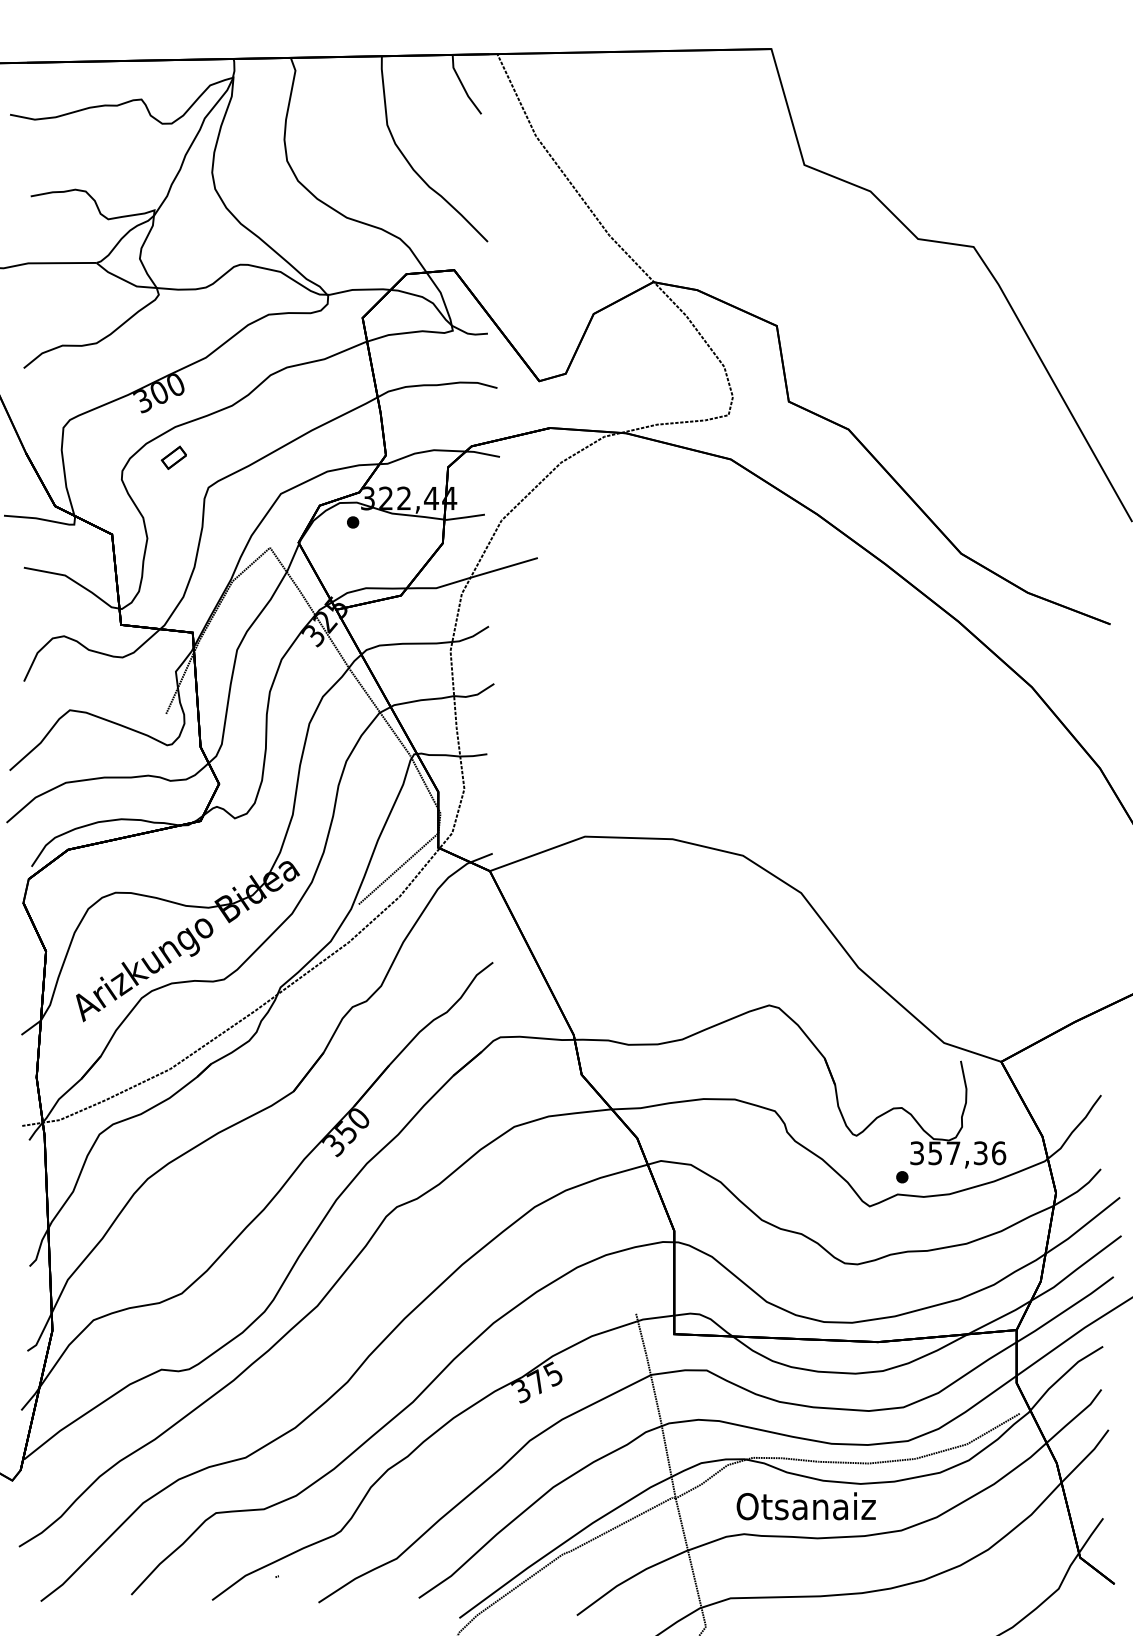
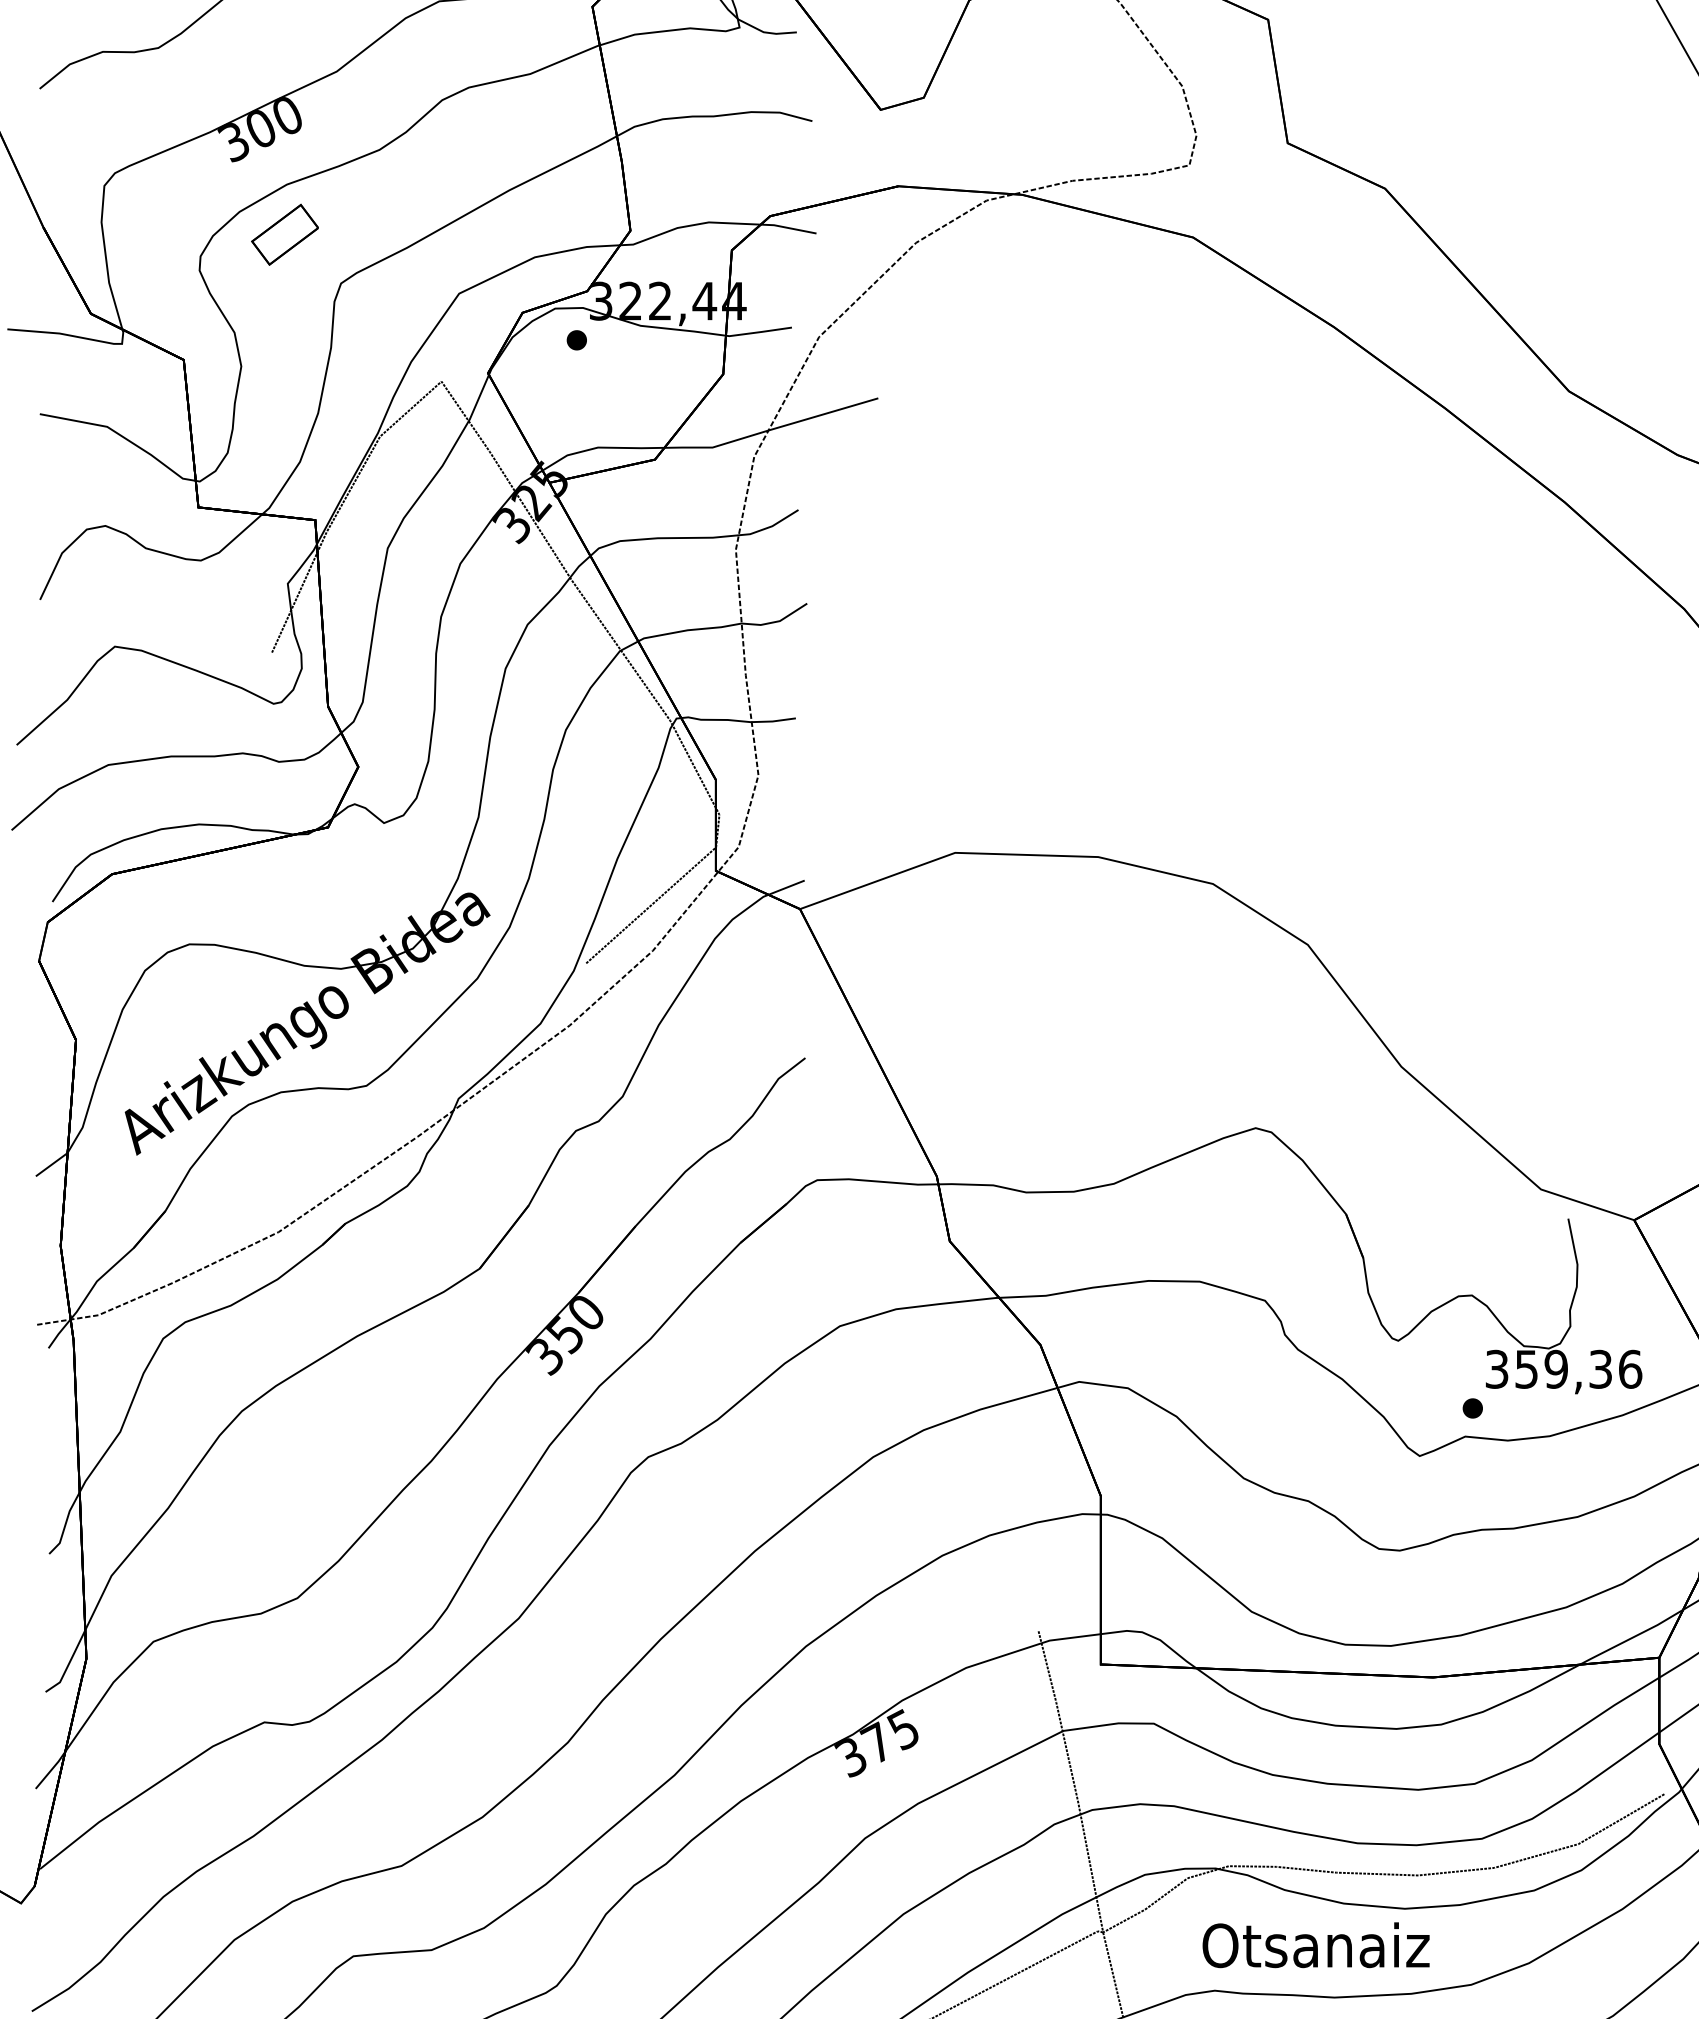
part: (173, 457) -> (283, 234), size x1.67
text: (953, 1153) -> (1556, 1369), 357,36 -> 359,36

